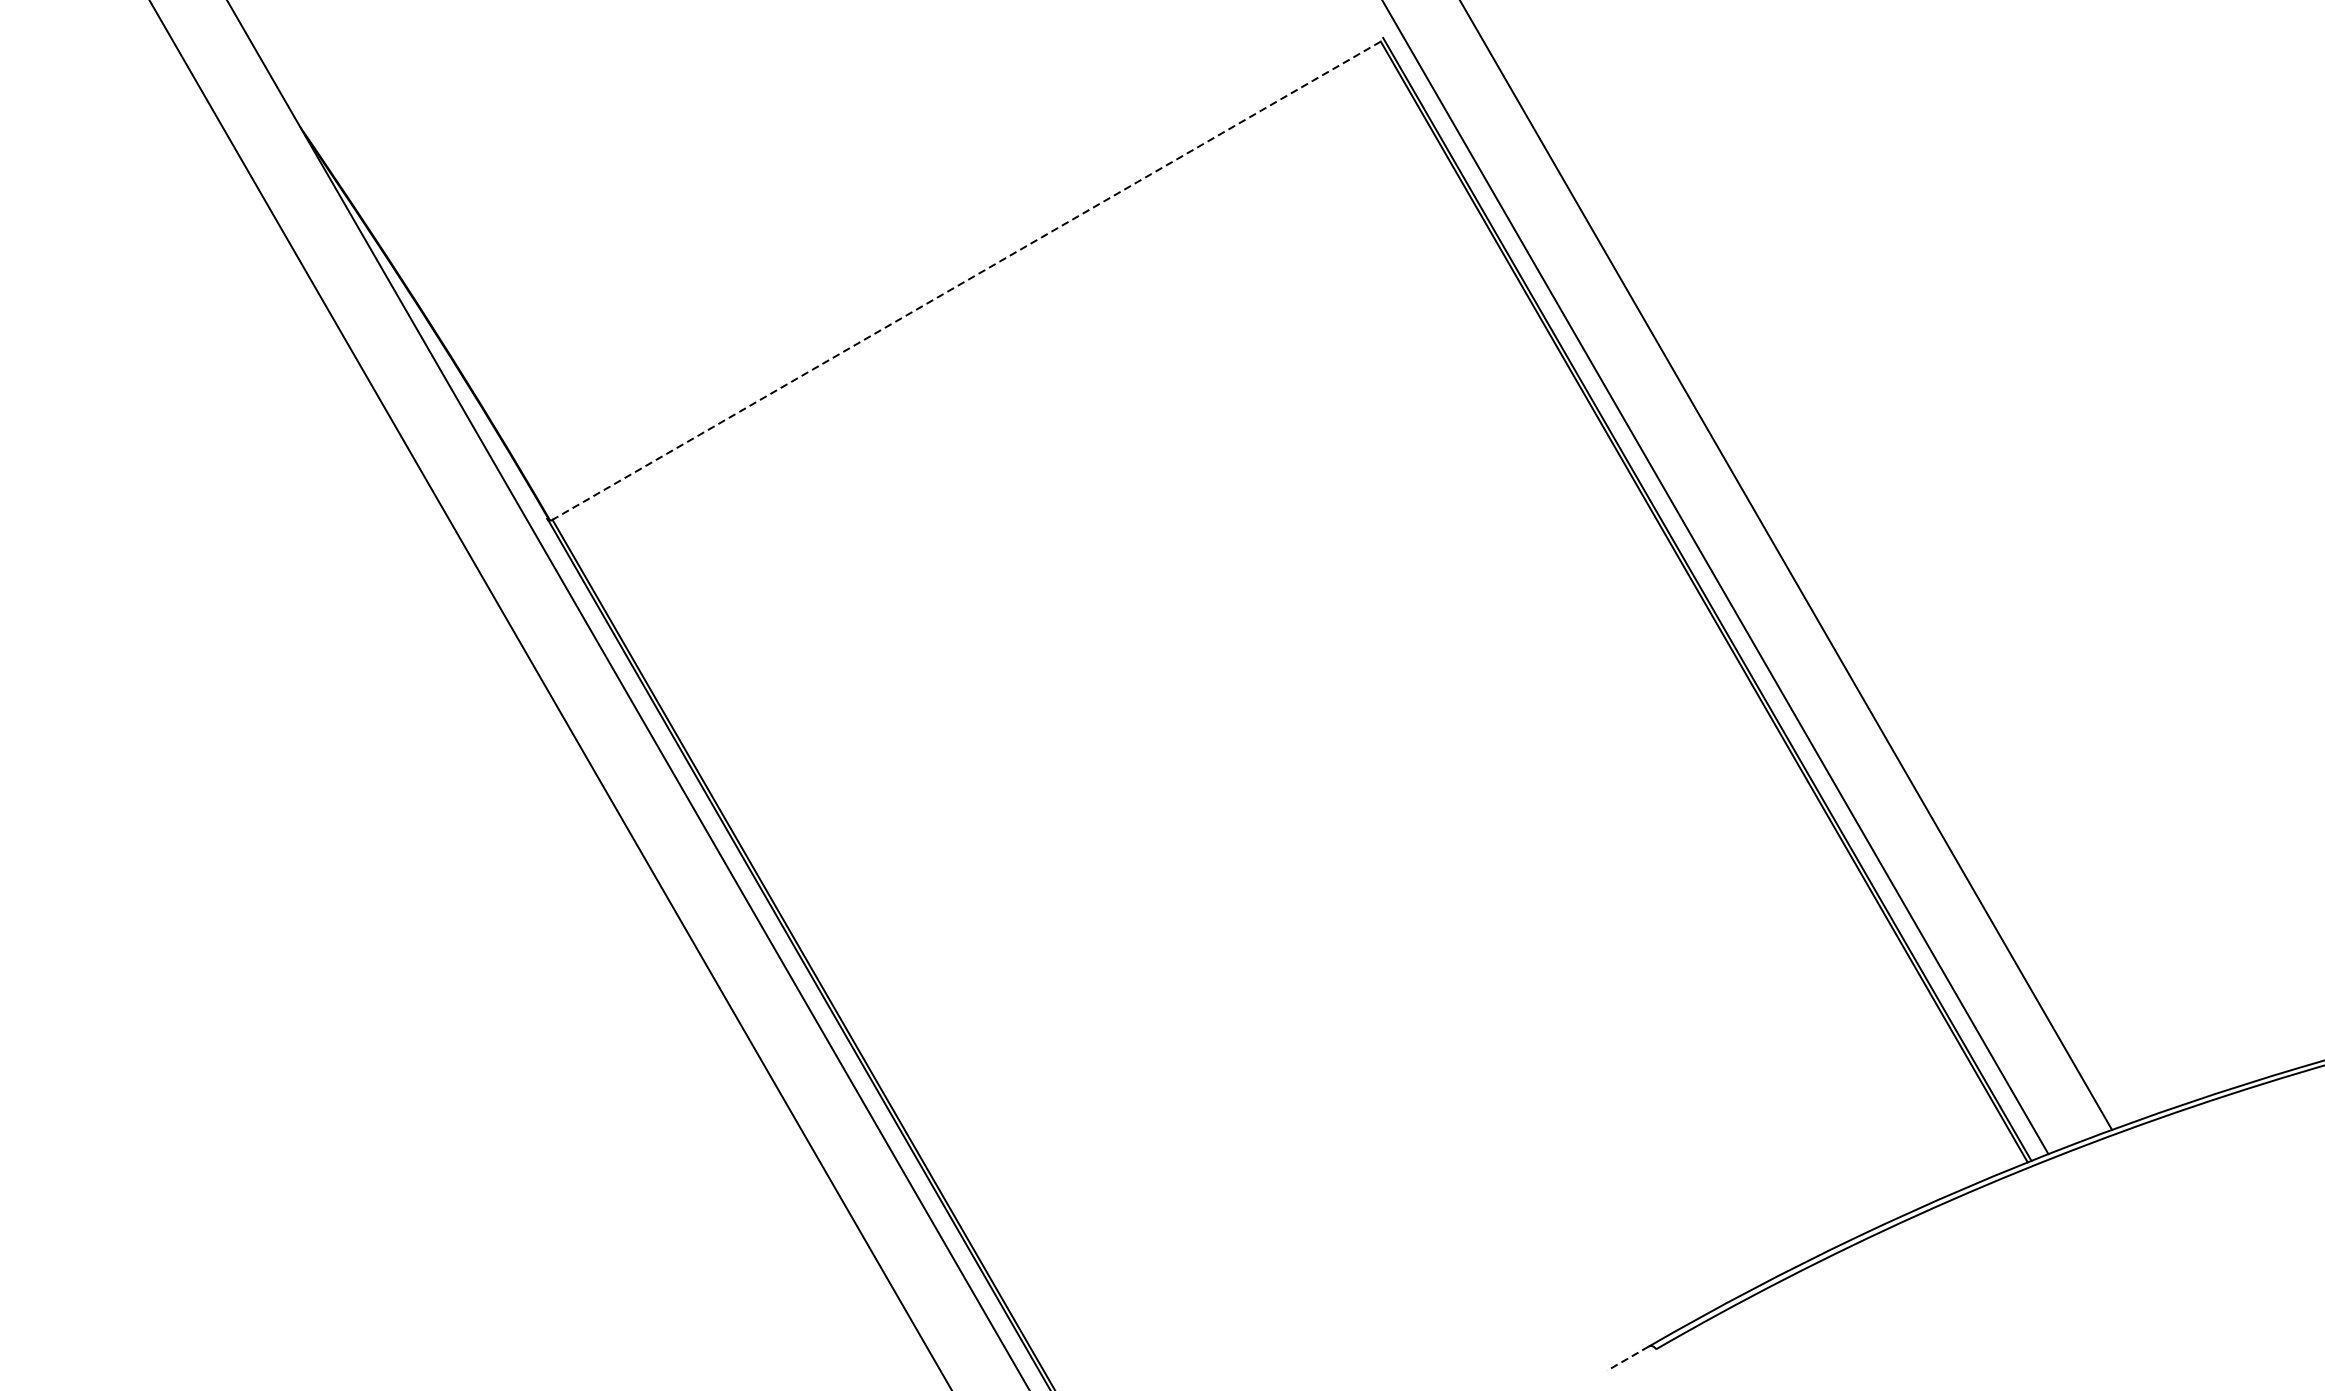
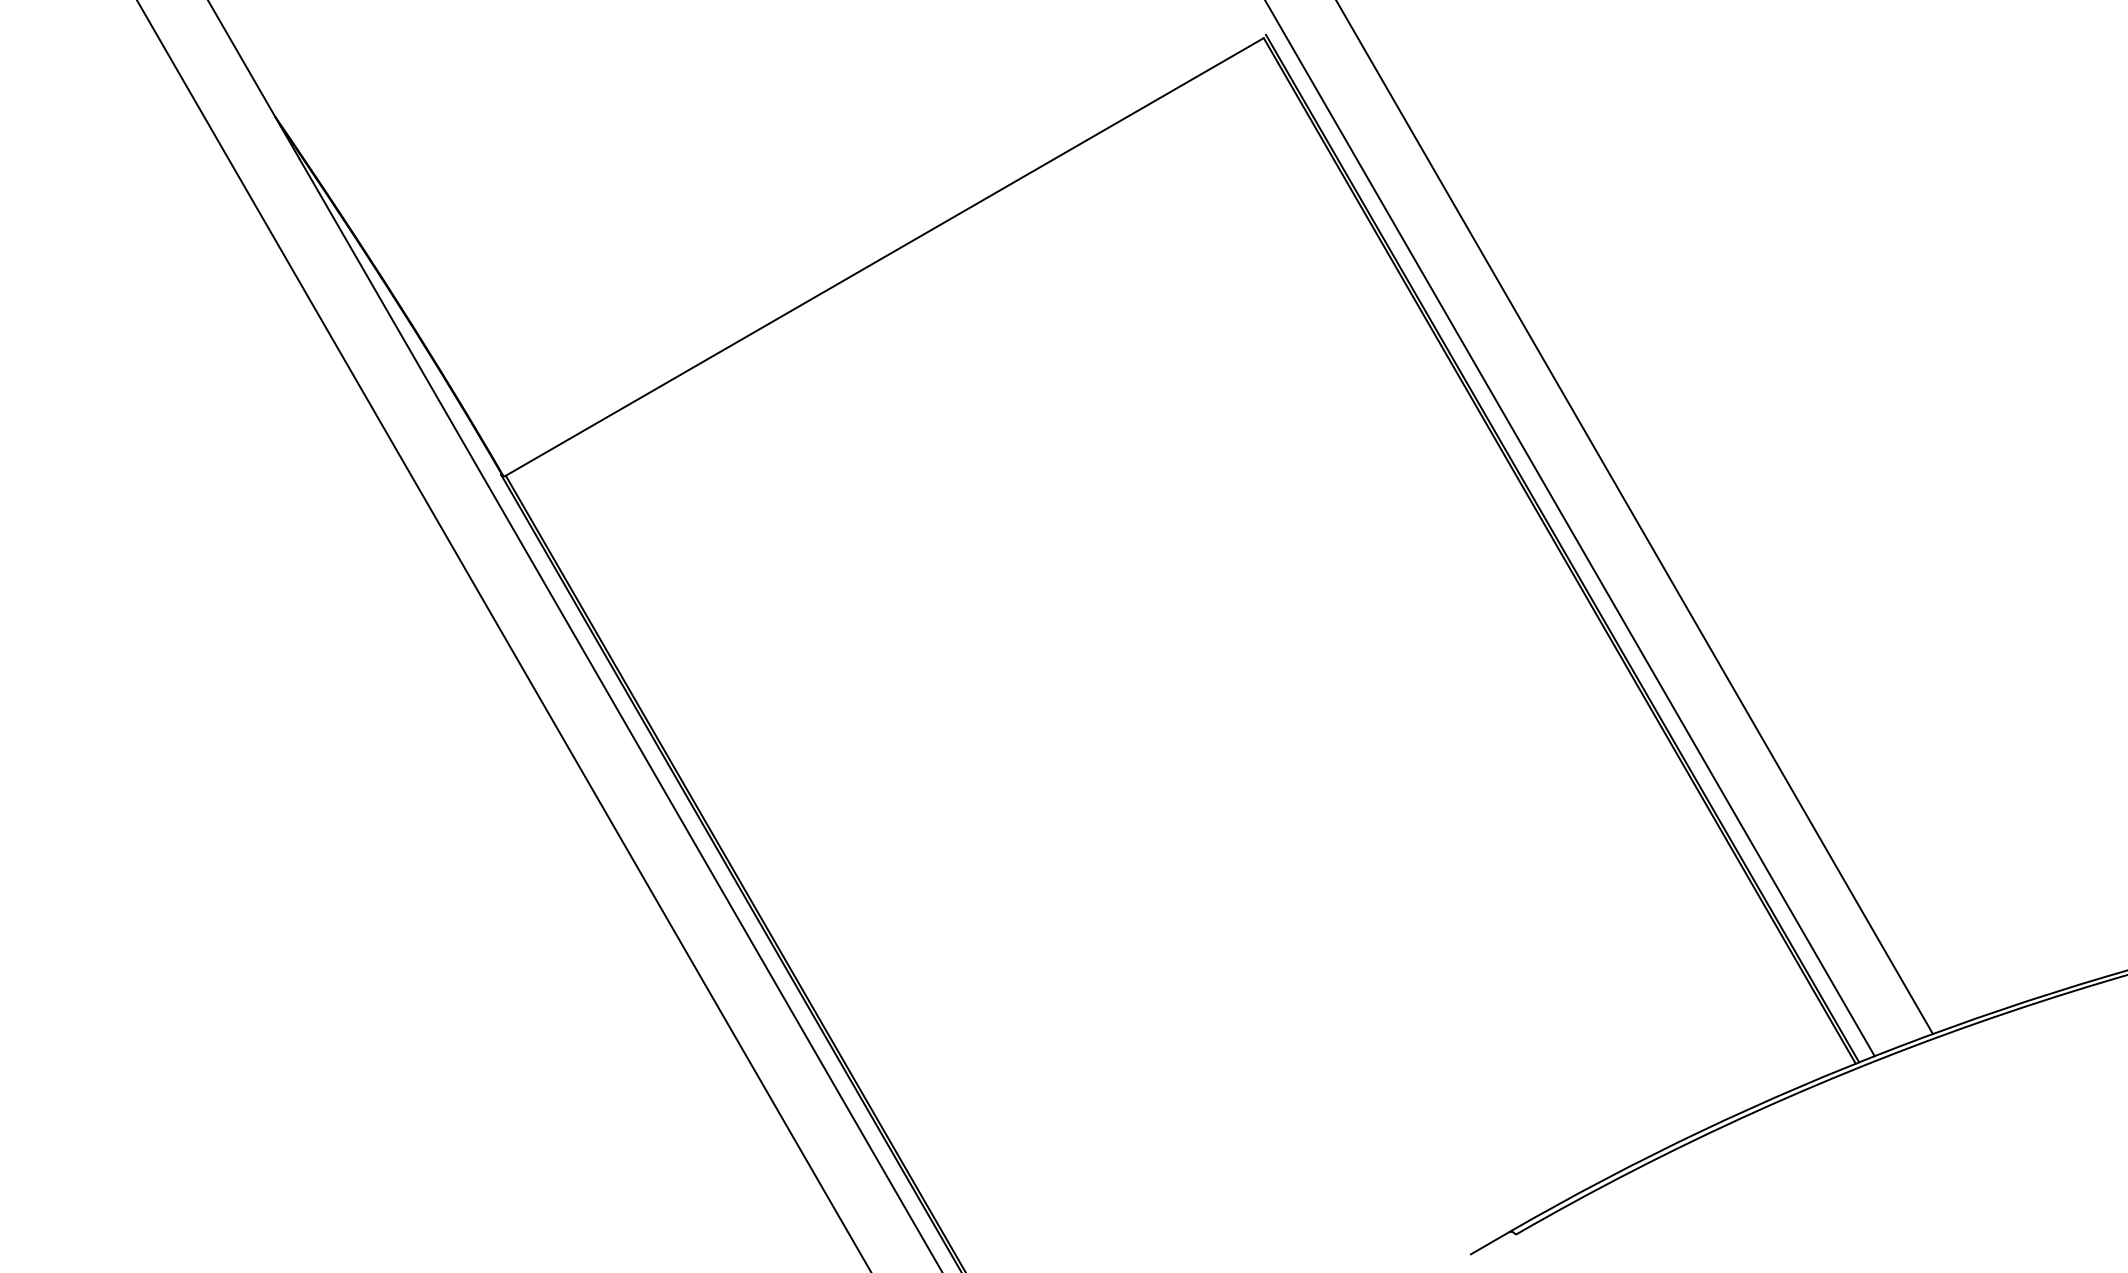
line: (966, 280) -> (884, 256), dashed -> solid
line: (1627, 1358) -> (1489, 1243), dashed -> solid

